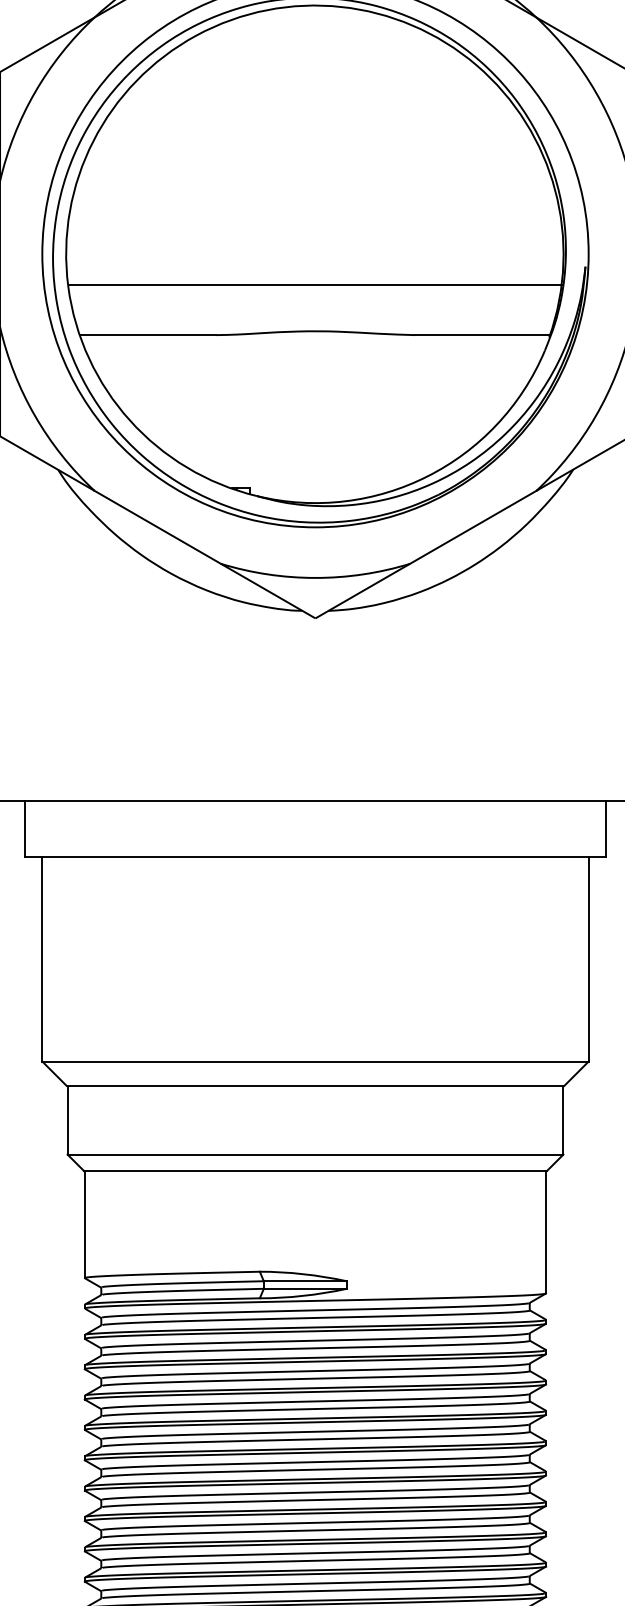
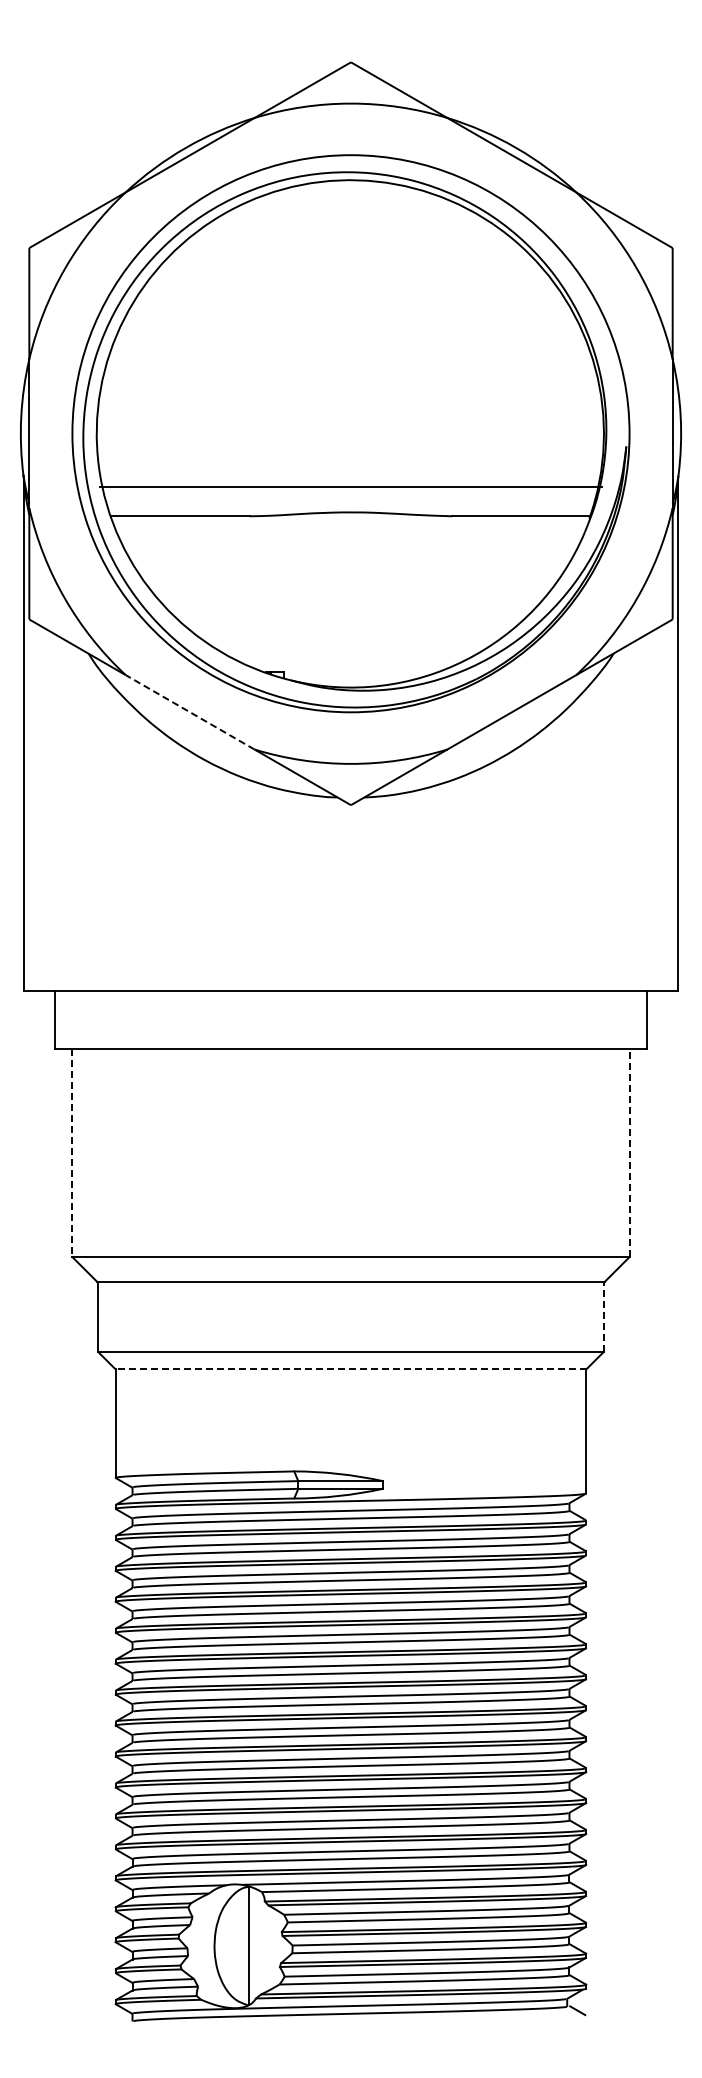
line: (315, 285) -> (350, 487), moved
line: (157, 527) -> (189, 712), solid -> dashed
line: (588, 958) -> (629, 1152), solid -> dashed
line: (42, 959) -> (72, 1153), solid -> dashed
line: (563, 1119) -> (603, 1316), solid -> dashed
line: (315, 1170) -> (350, 1368), solid -> dashed

